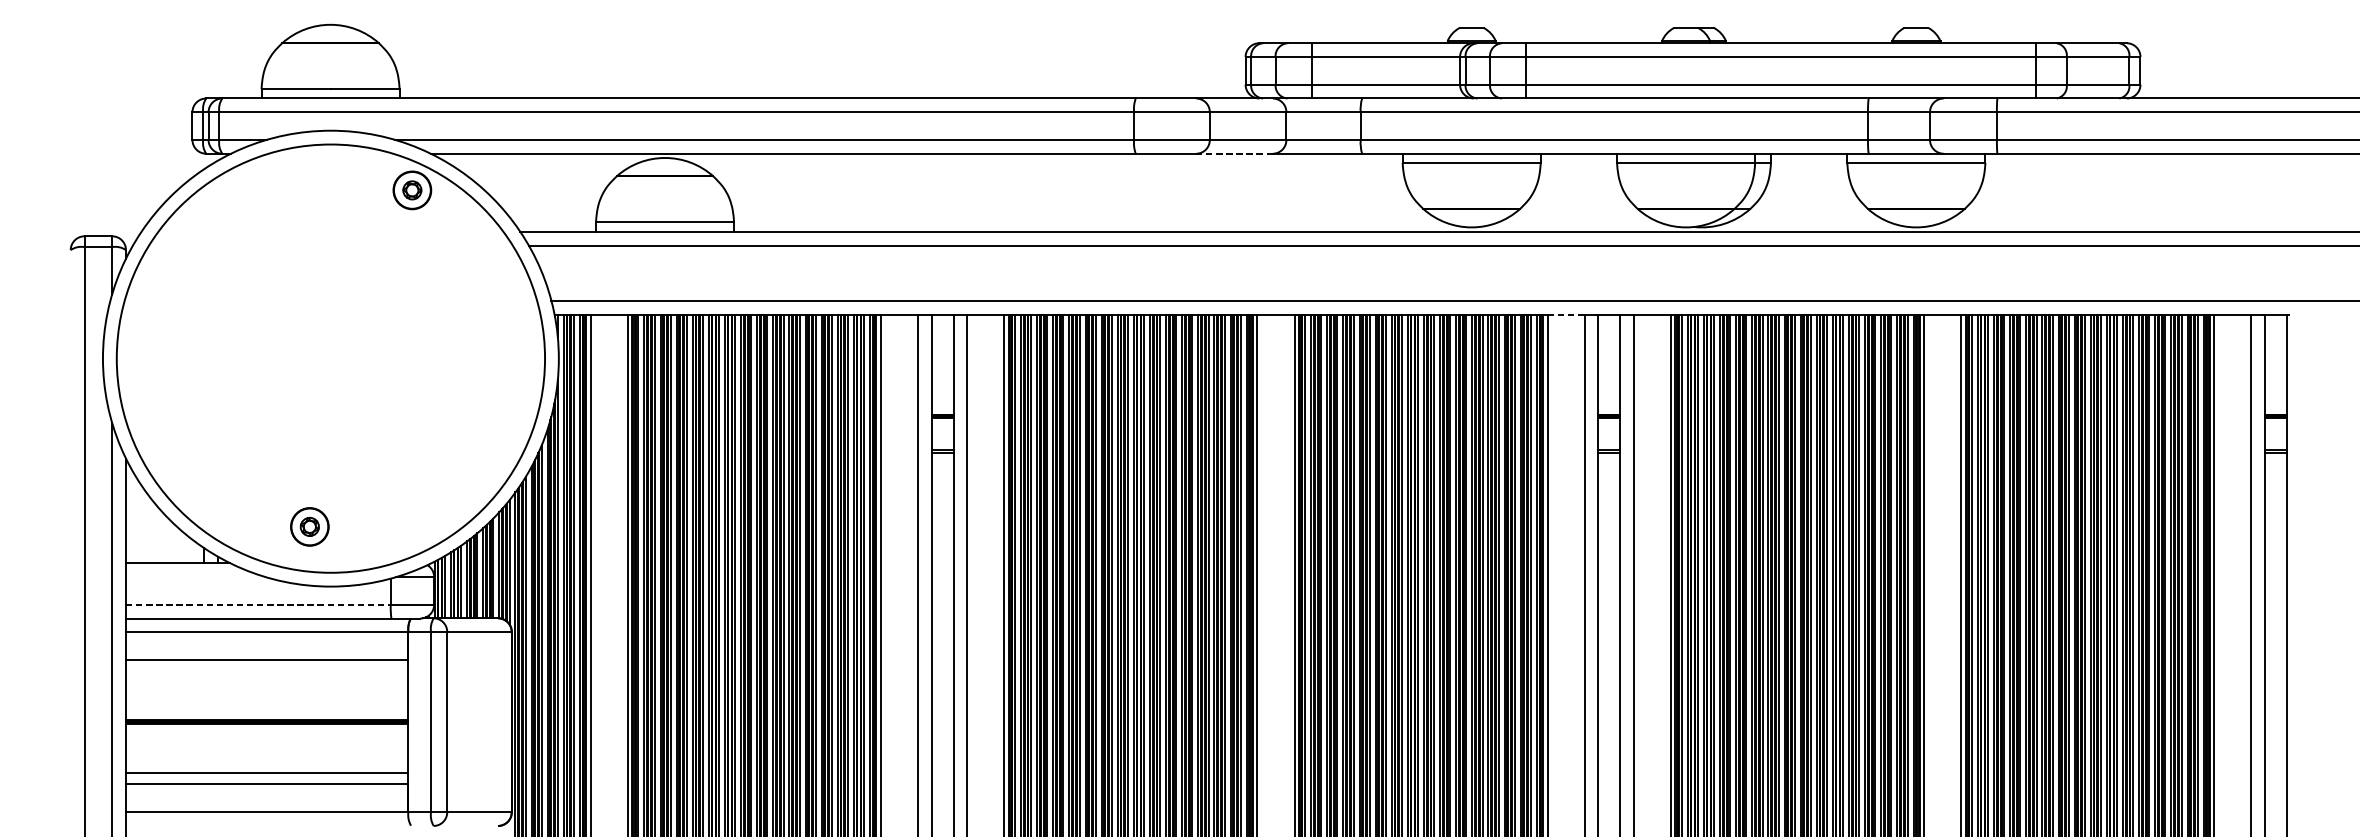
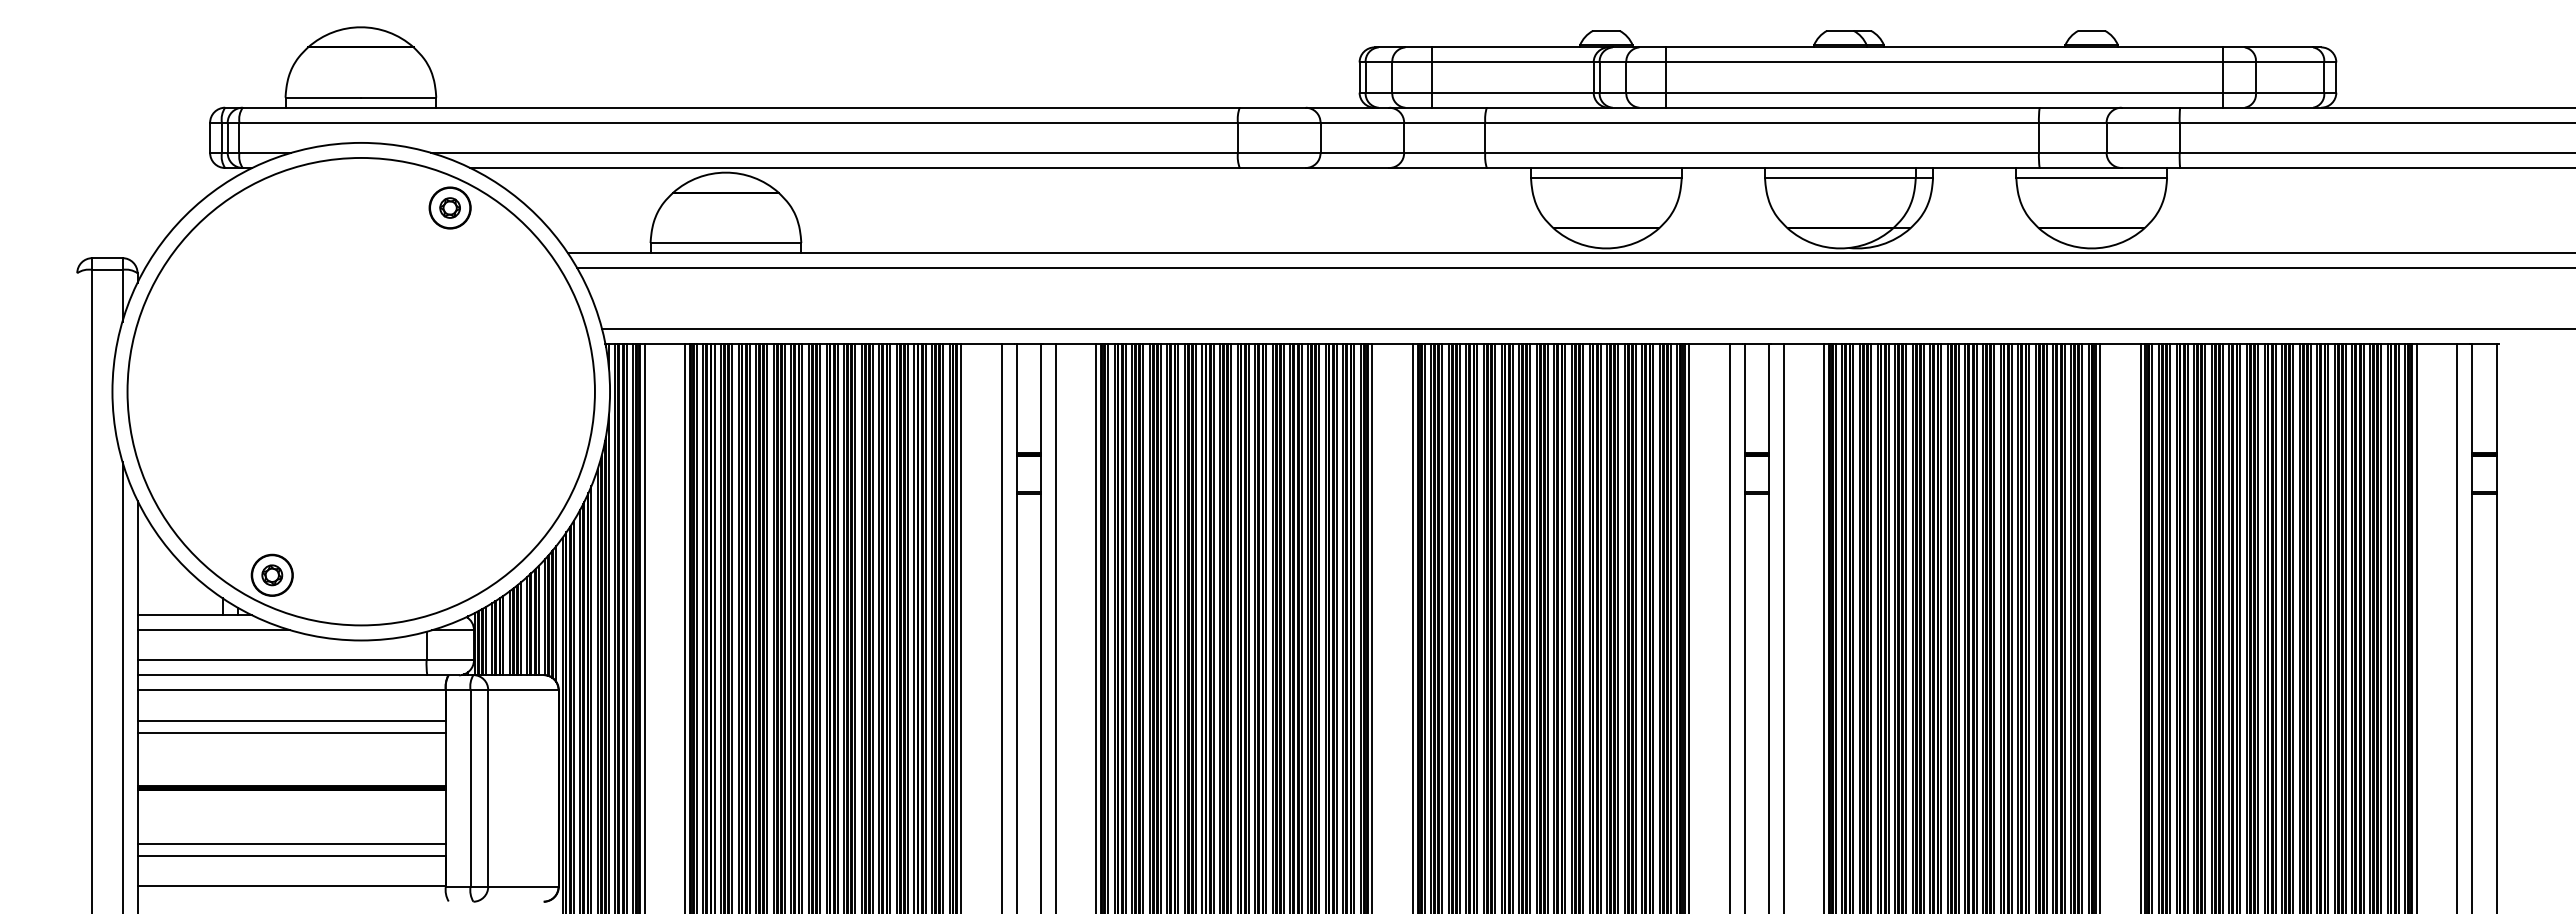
line: (1234, 154) -> (1347, 168), dashed -> solid
line: (1566, 314) -> (1709, 343), dashed -> solid
part: (309, 526) -> (271, 574), moved
line: (195, 577) -> (213, 630), added
line: (258, 604) -> (282, 660), dashed -> solid
line: (267, 671) -> (291, 733), added

